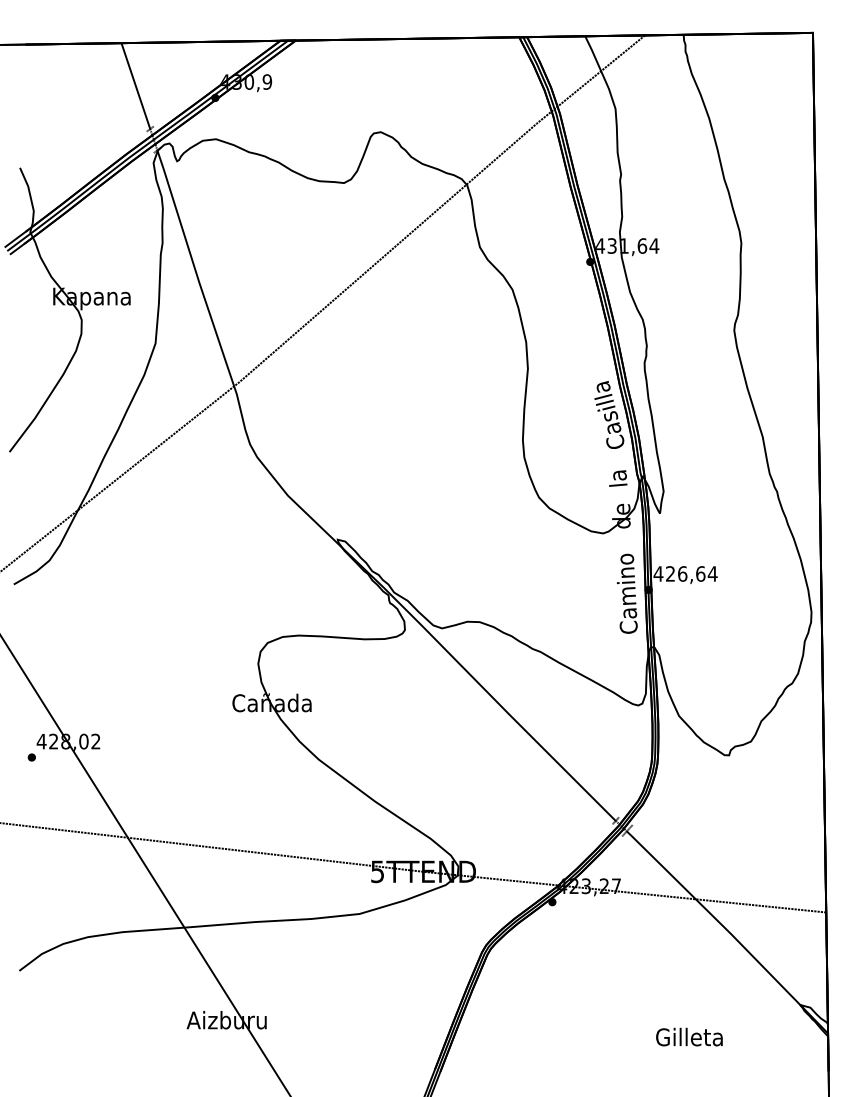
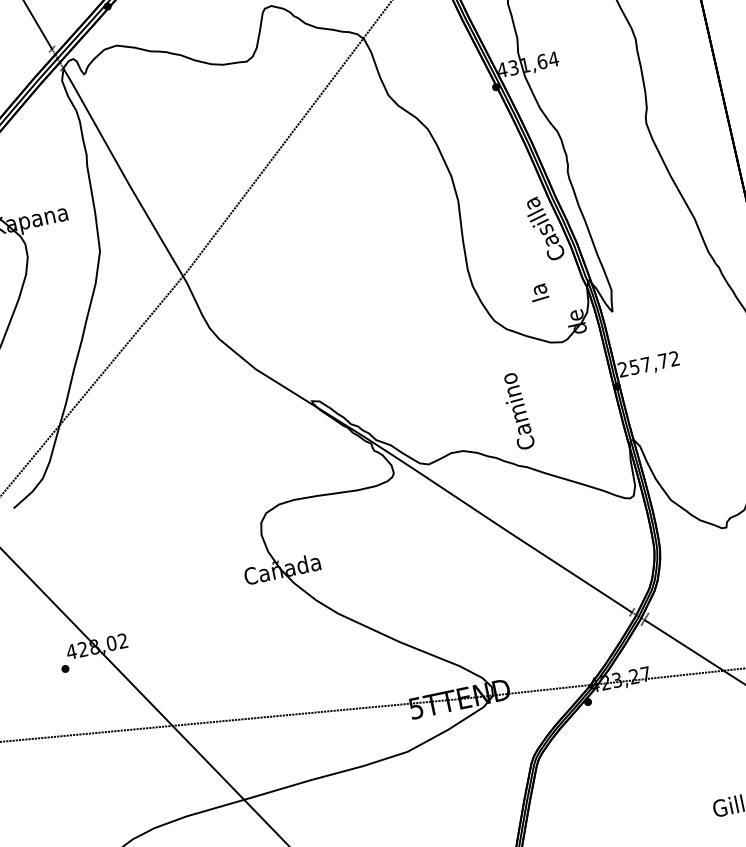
text: (618, 478) -> (539, 292), moved
text: (685, 573) -> (648, 363), 426,64 -> 257,72
text: (627, 593) -> (517, 411), moved

